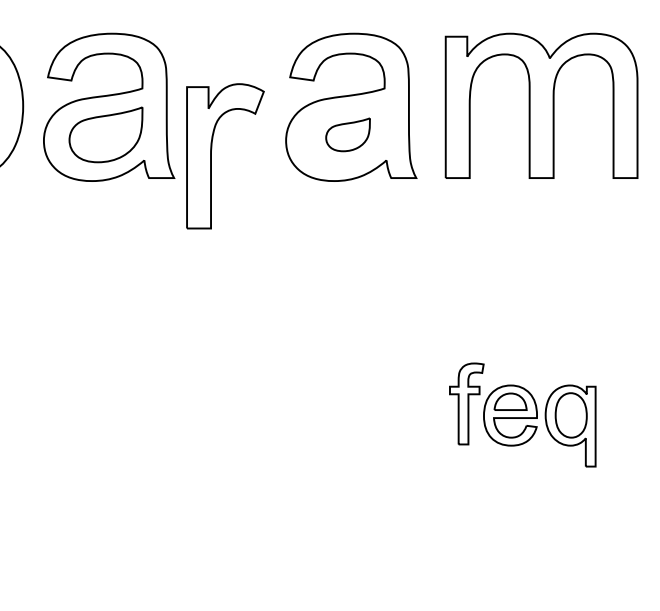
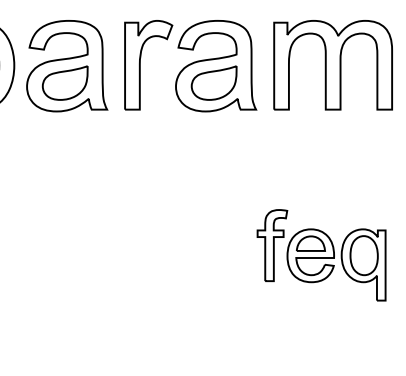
part: (347, 133) -> (213, 82), size x1.67
part: (212, 156) -> (140, 65), moved
part: (522, 415) -> (321, 255), size x1.43

